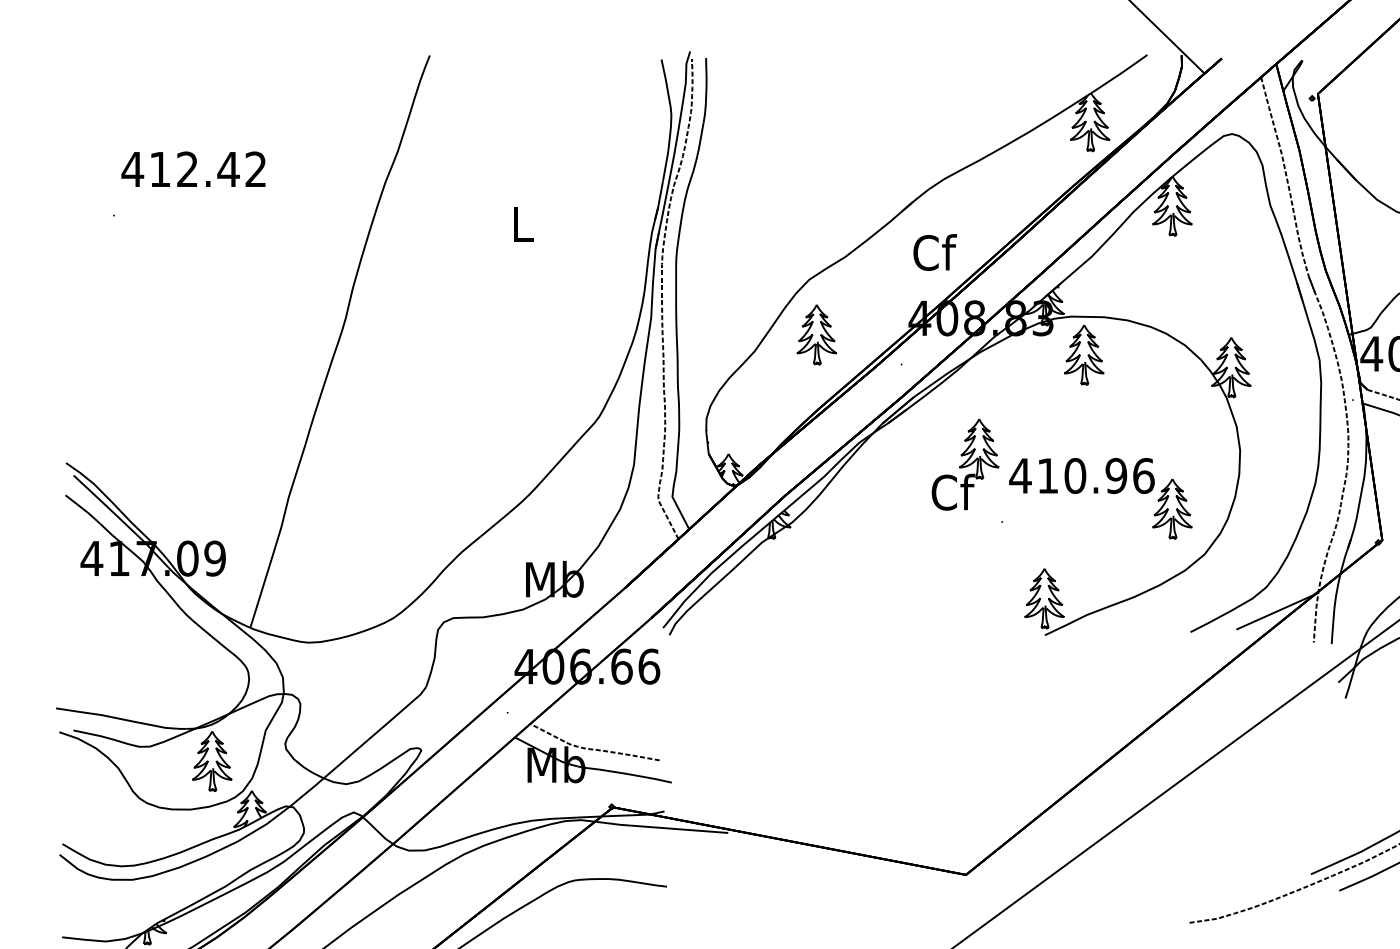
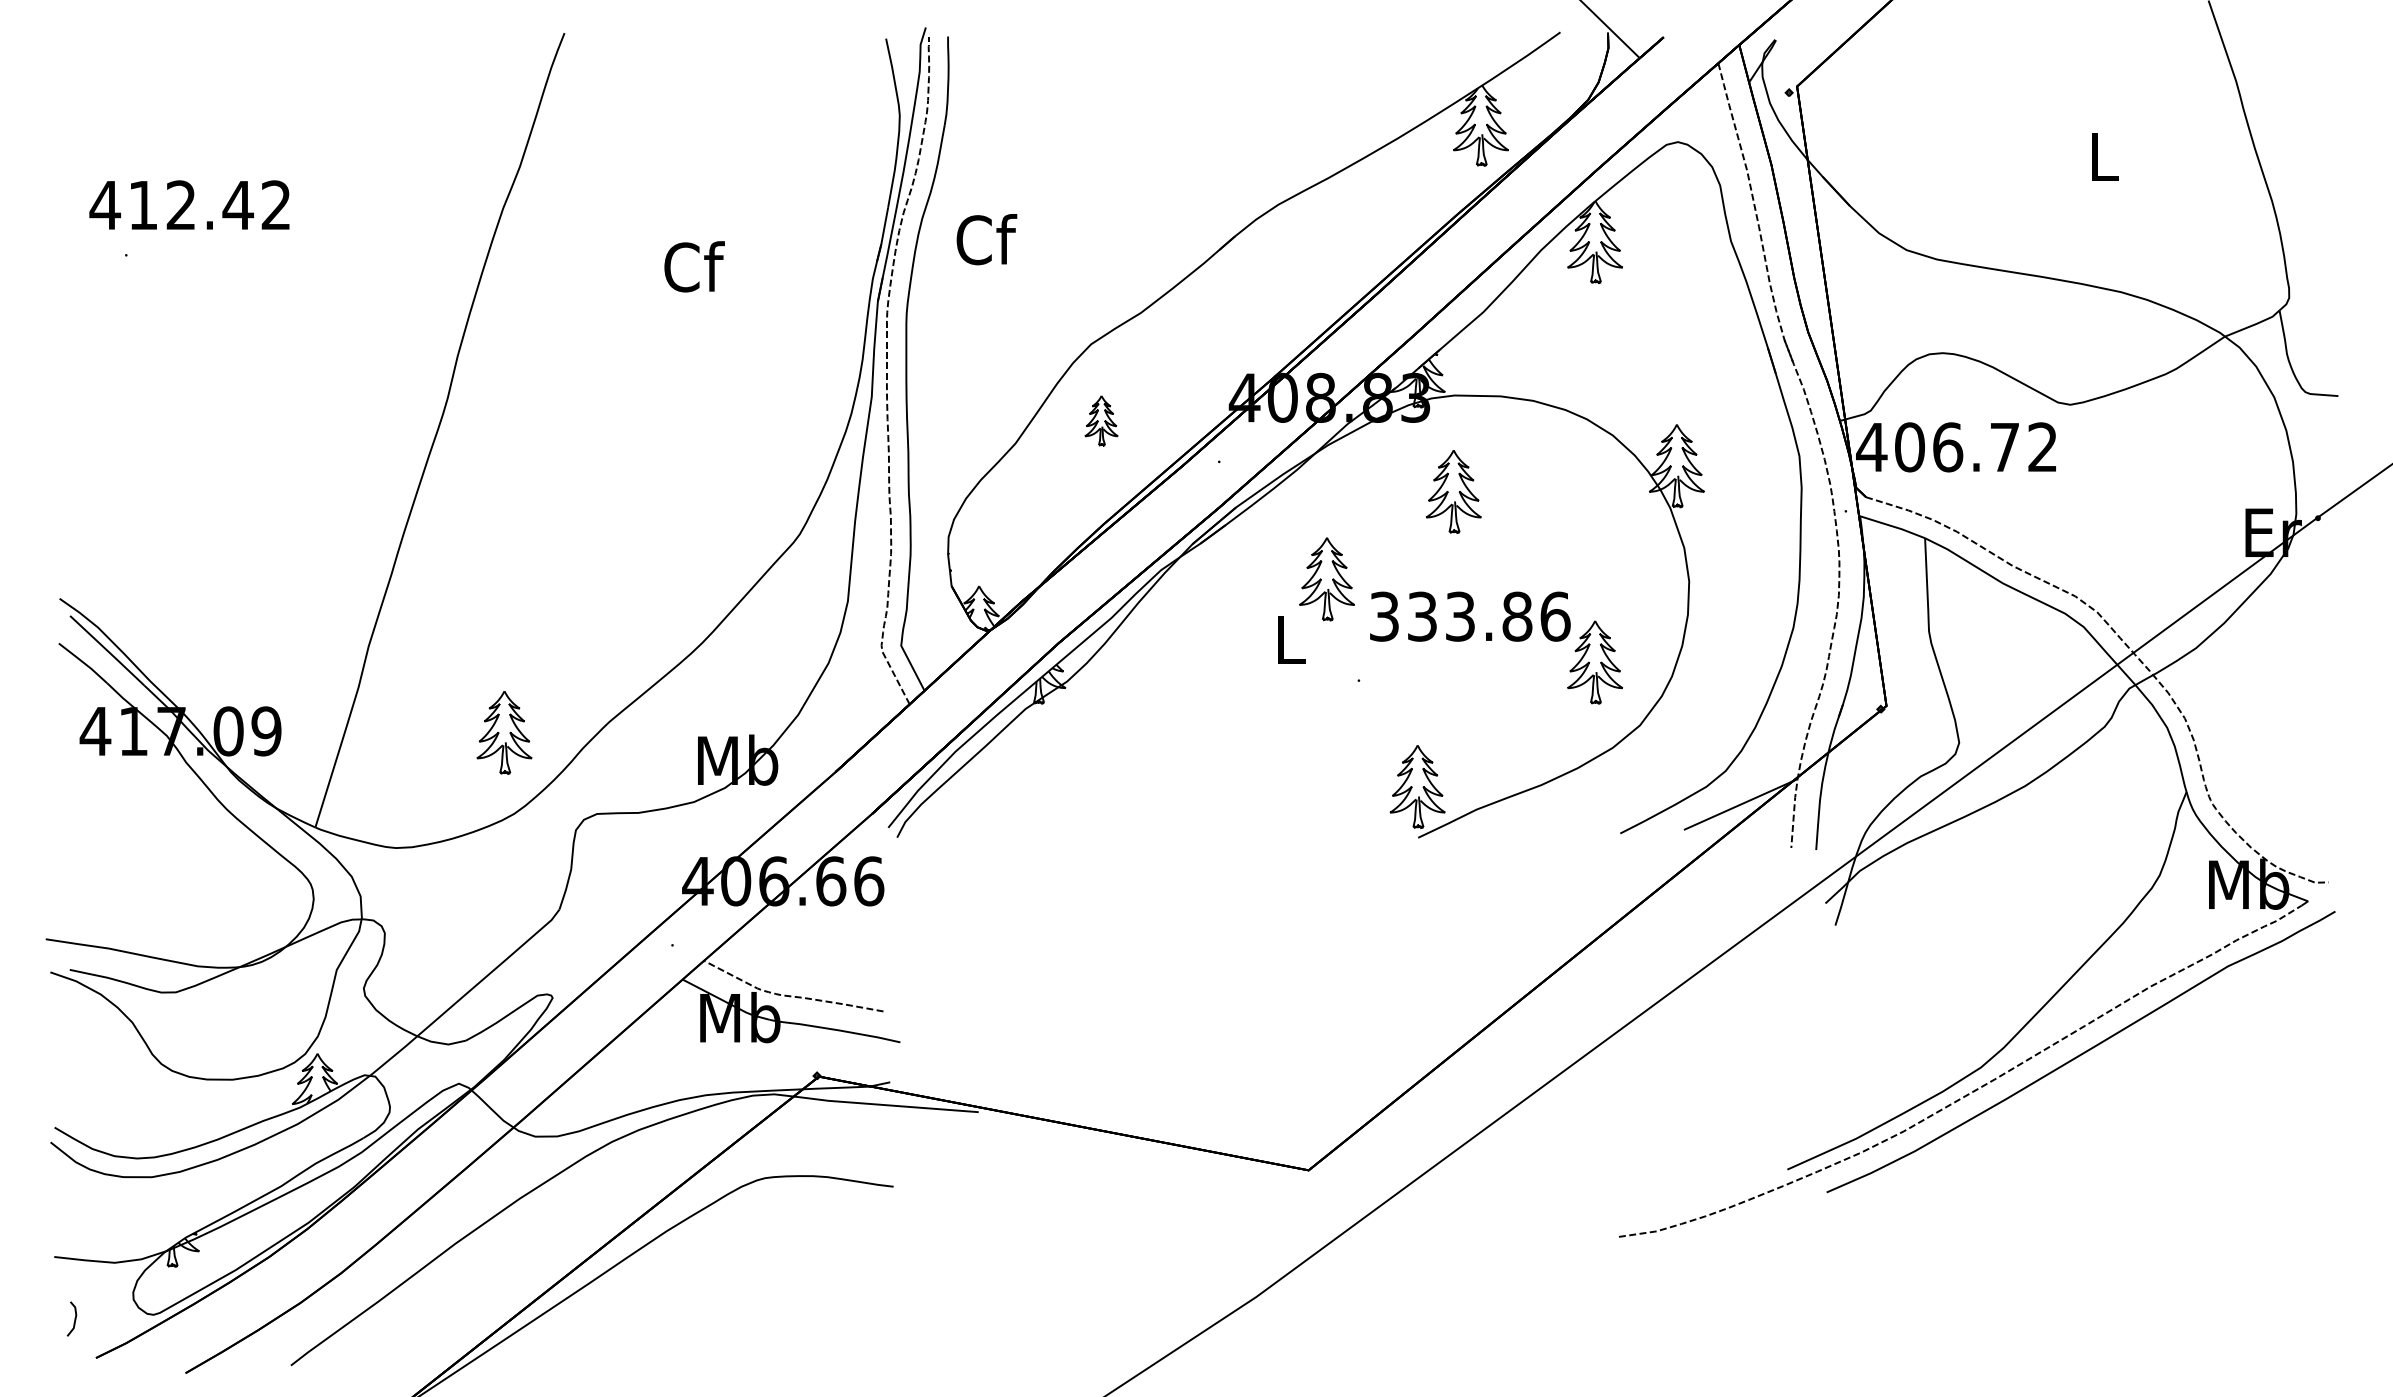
text: (193, 168) -> (189, 204), moved
text: (523, 223) -> (694, 266), L -> Cf
text: (934, 252) -> (986, 239), moved
part: (816, 334) -> (1101, 420), size x0.6
part: (1084, 354) -> (1453, 491), moved
text: (1068, 475) -> (1450, 616), 410.96 -> 333.86
text: (953, 491) -> (1291, 638), Cf -> L
part: (212, 761) -> (504, 732), moved

